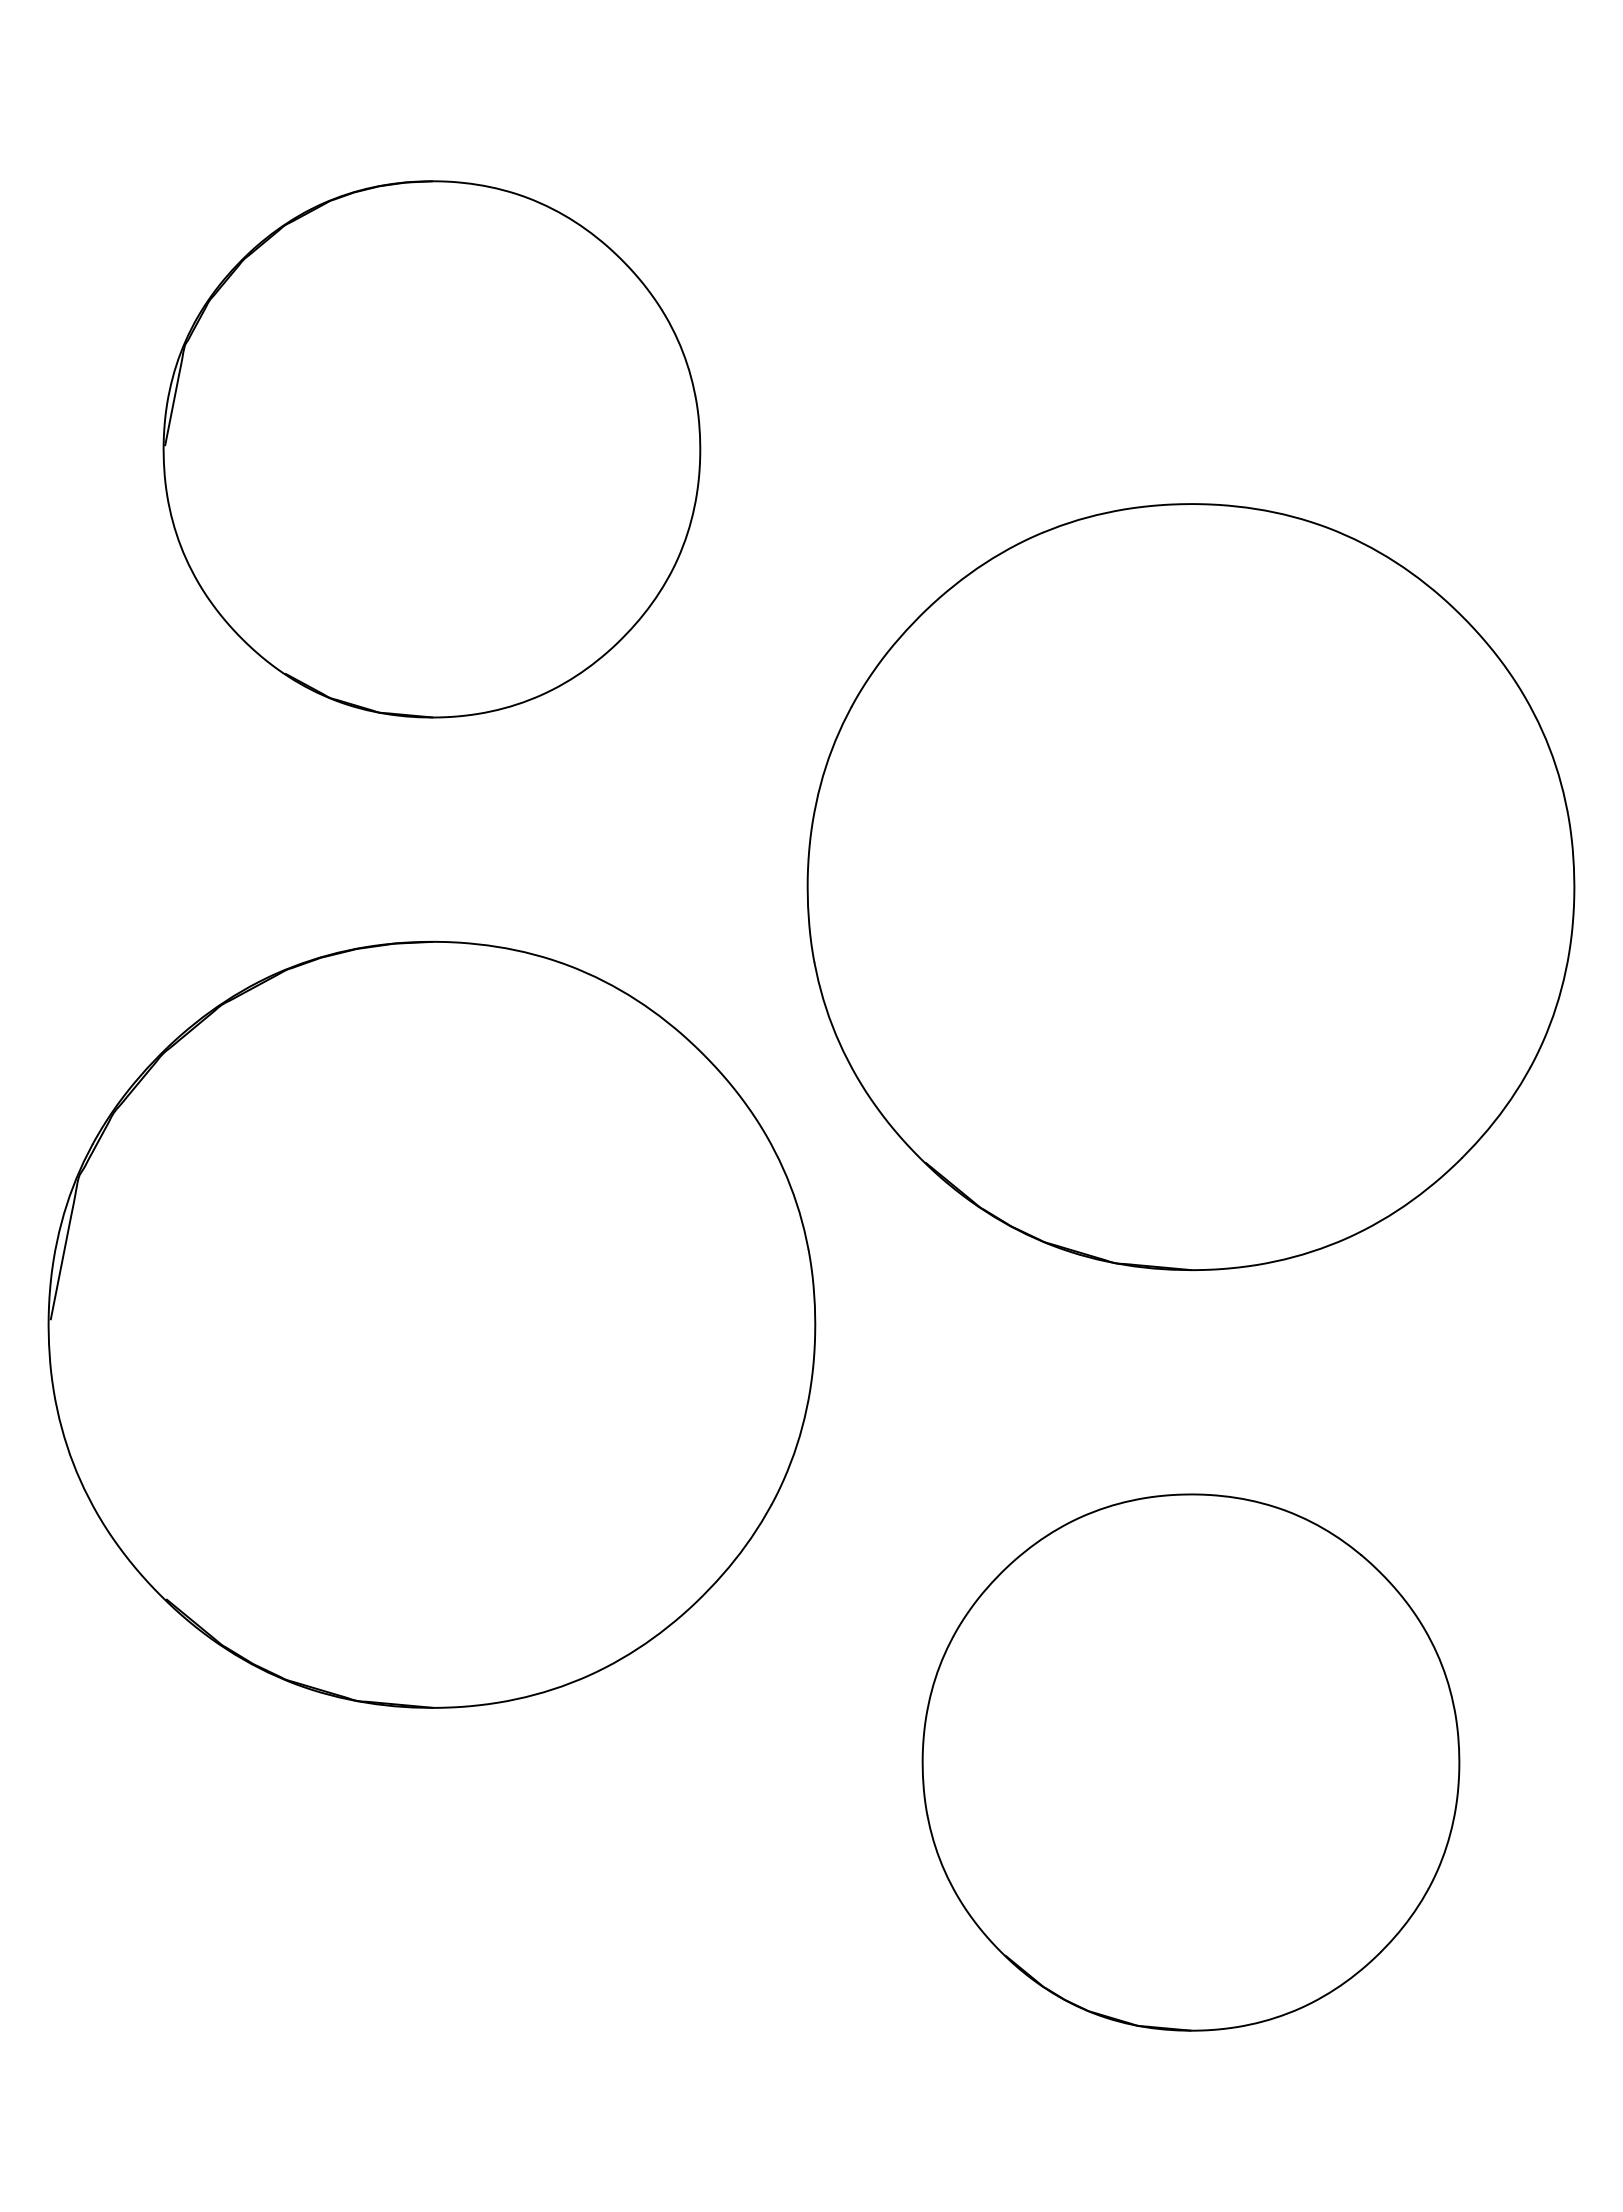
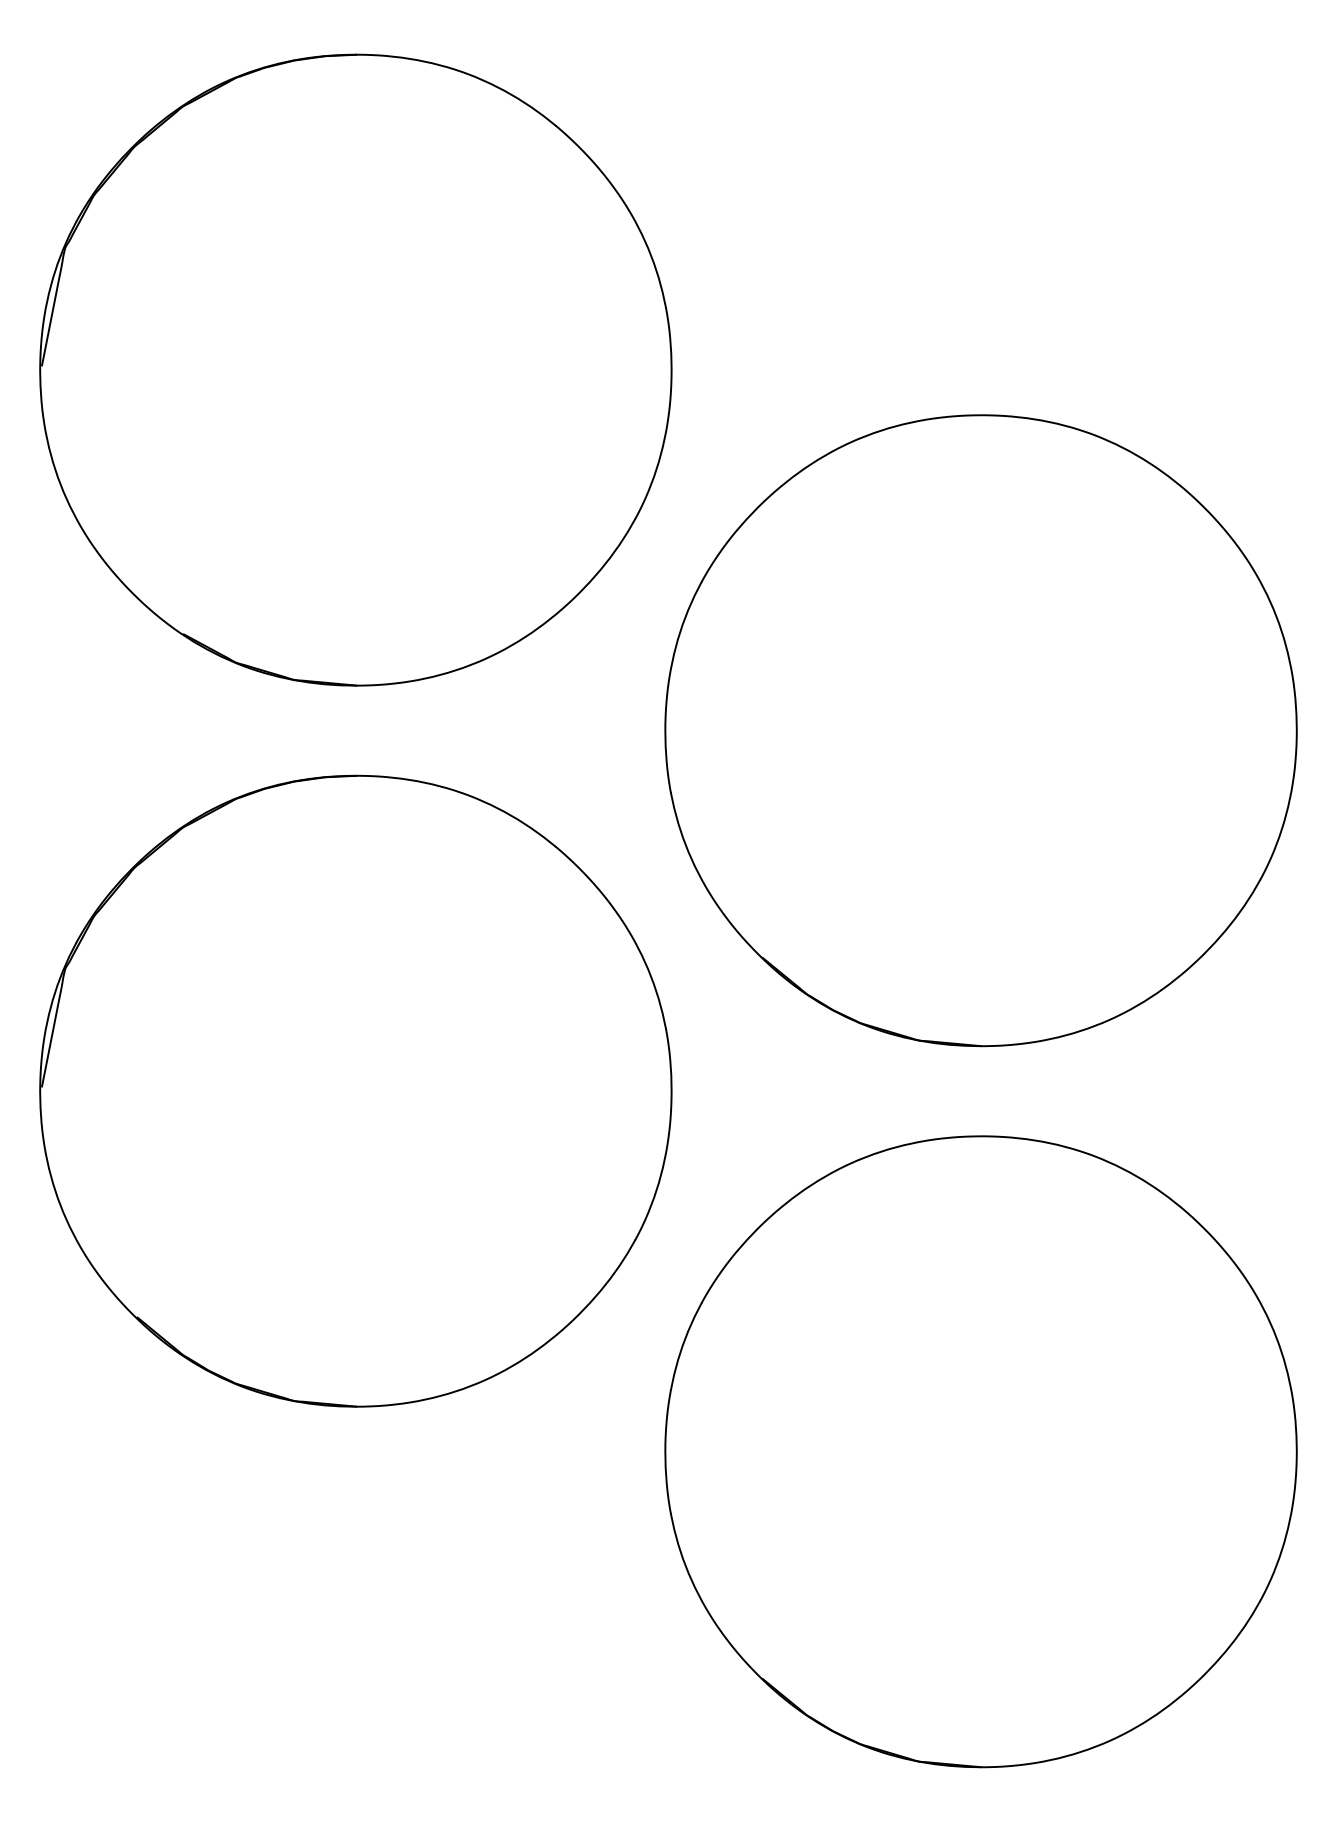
part: (431, 449) -> (355, 370), size x1.43
part: (1190, 1762) -> (980, 1451), size x1.43

